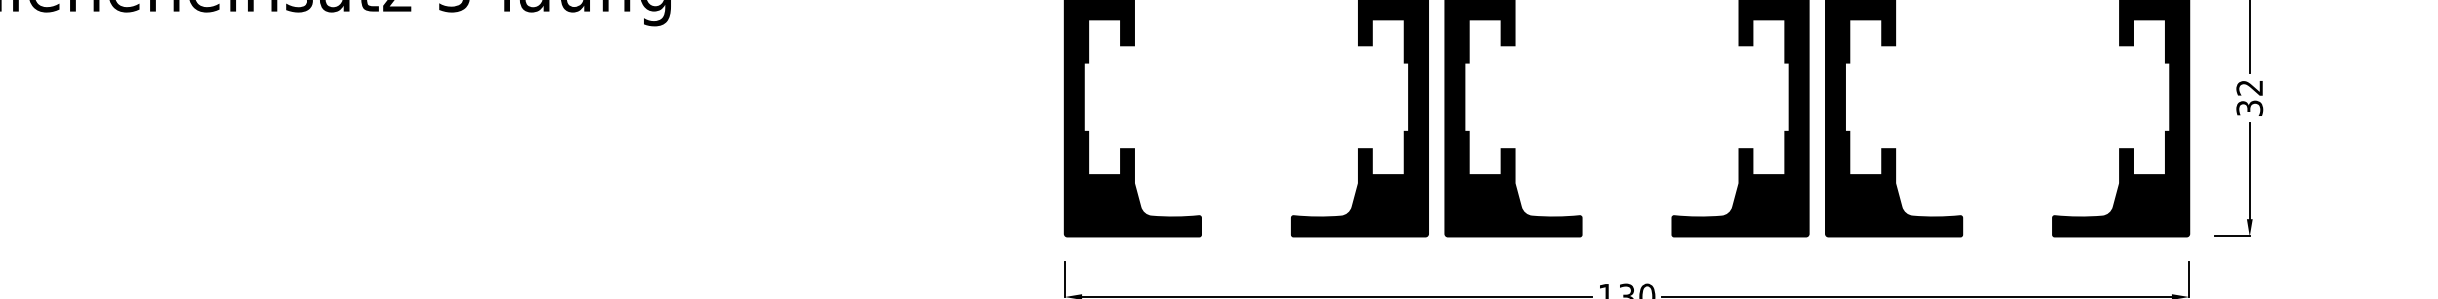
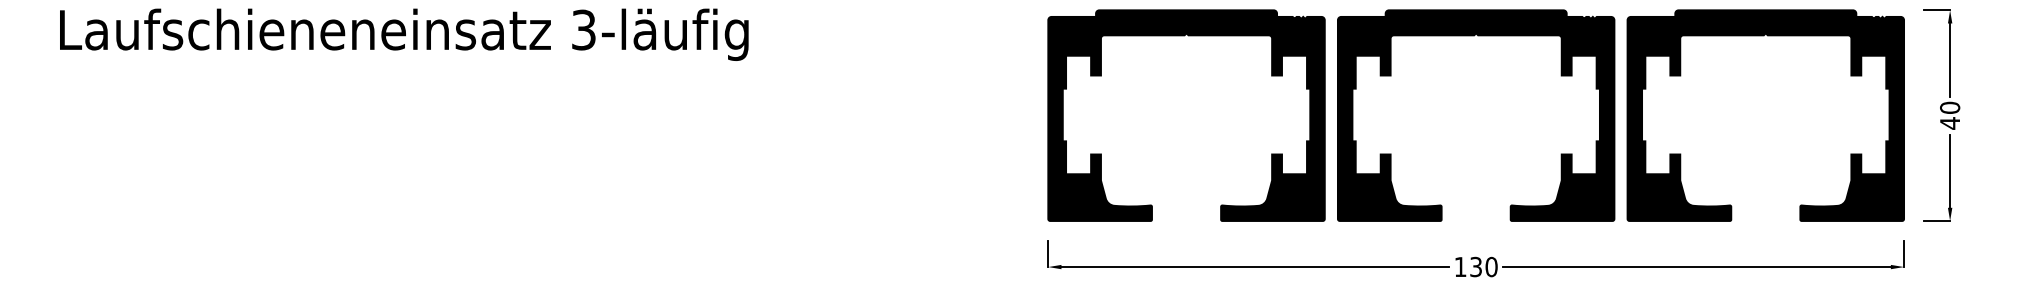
text: (2250, 97) -> (1950, 115), 32 -> 40

